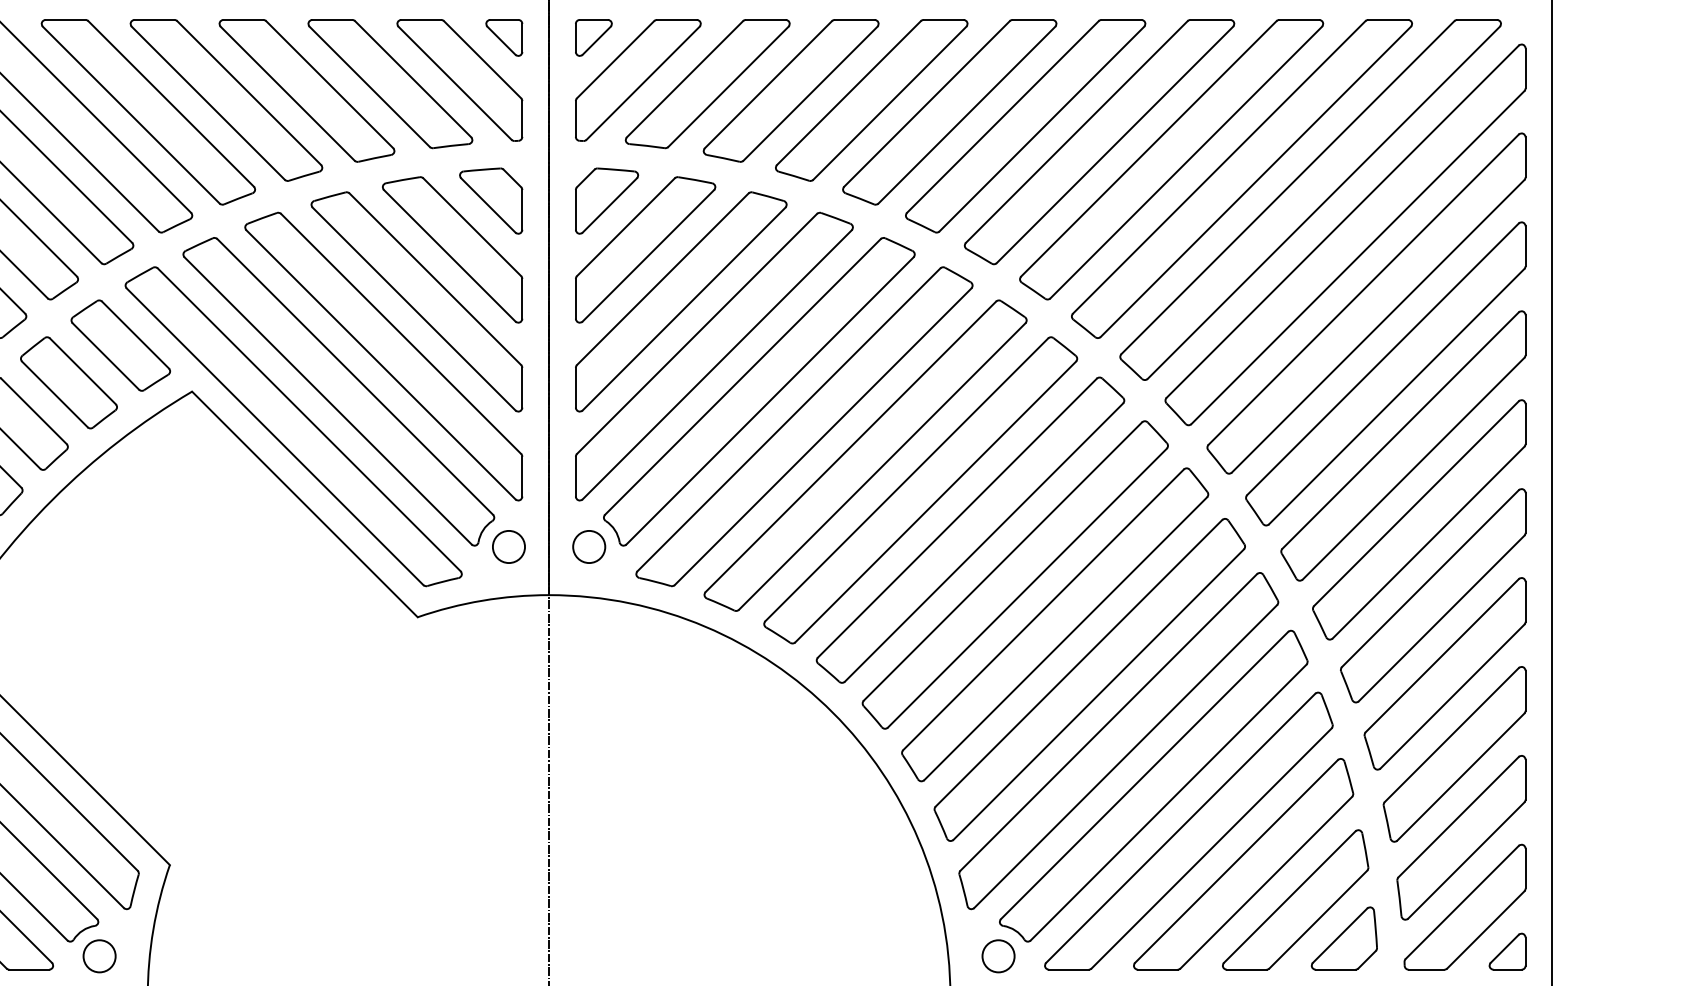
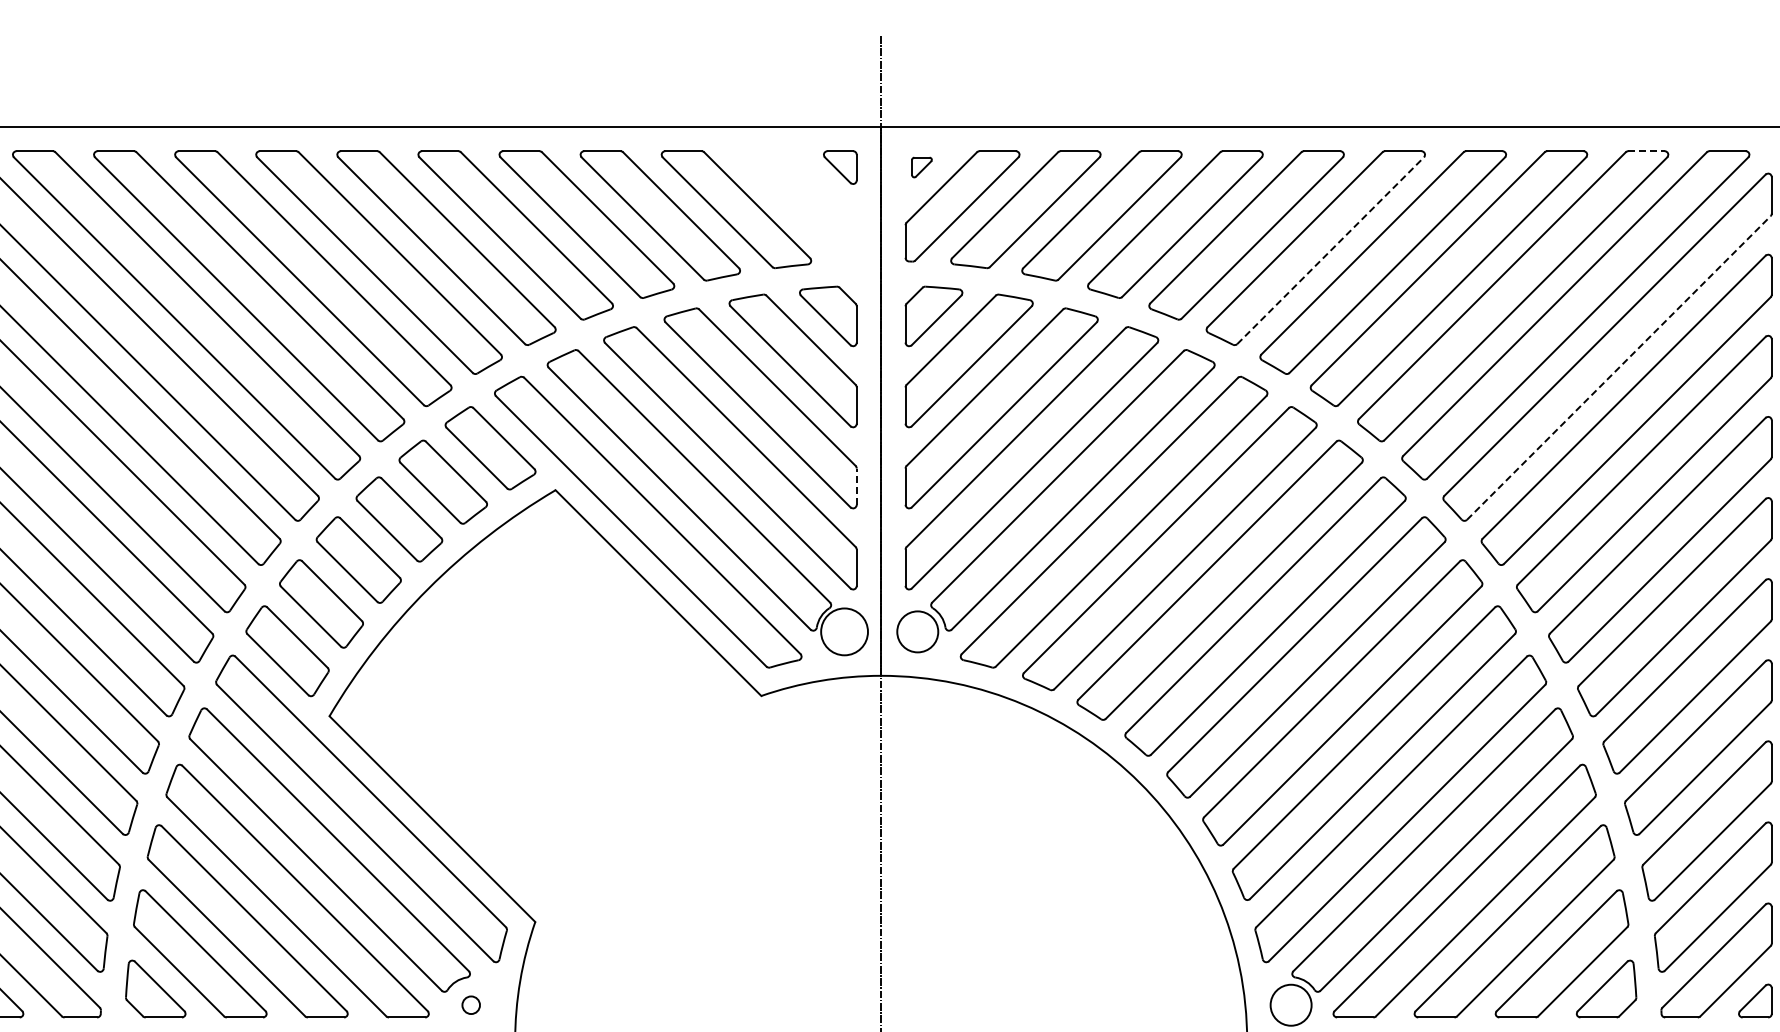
line: (1389, 20) -> (1647, 151), solid -> dashed
part: (593, 37) -> (921, 167), size x0.6
part: (459, 80) -> (799, 206), removed
line: (1041, 128) -> (1330, 250), solid -> dashed
line: (1357, 257) -> (1618, 367), solid -> dashed
line: (522, 387) -> (856, 486), solid -> dashed
circle: (508, 546) -> (844, 631), size x1.6
circle: (588, 546) -> (917, 631), size x1.4
circle: (98, 955) -> (470, 1004), size x0.6
circle: (997, 955) -> (1290, 1004), size x1.4

